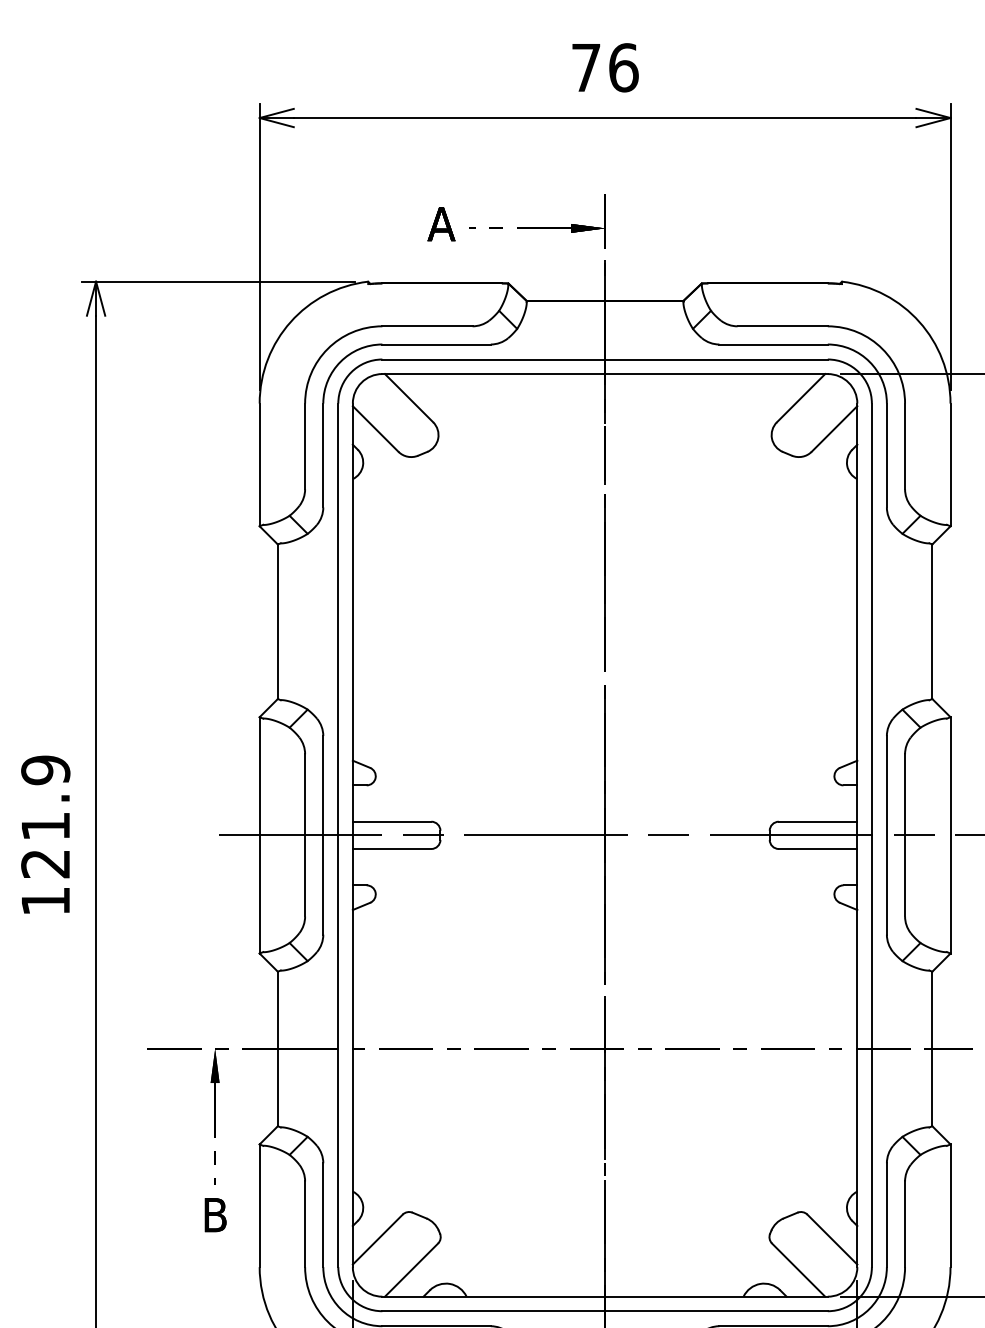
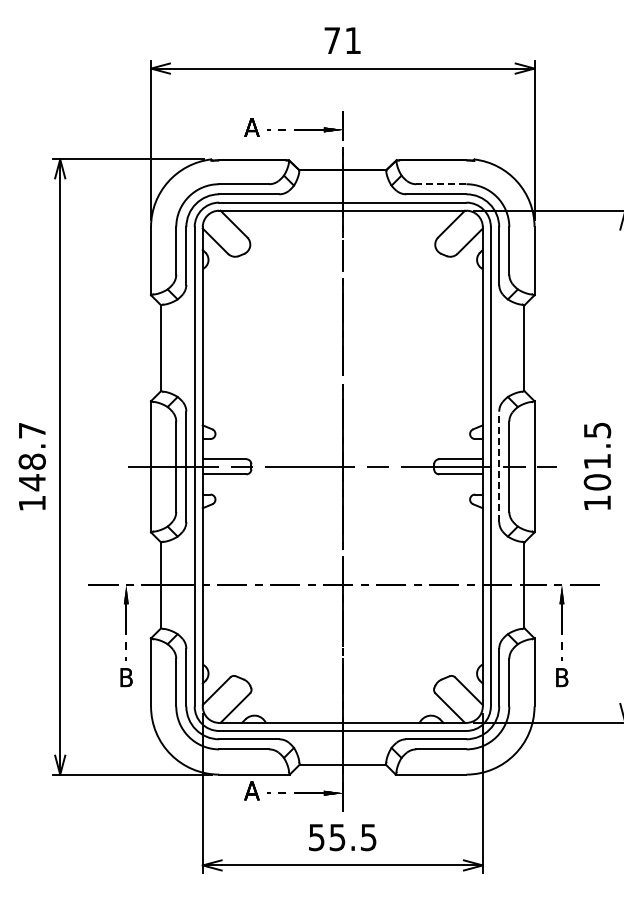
text: (624, 67) -> (353, 40), 76 -> 71
line: (781, 326) -> (440, 184), solid -> dashed
text: (44, 816) -> (31, 456), 121.9 -> 148.7
line: (887, 834) -> (499, 466), solid -> dashed

